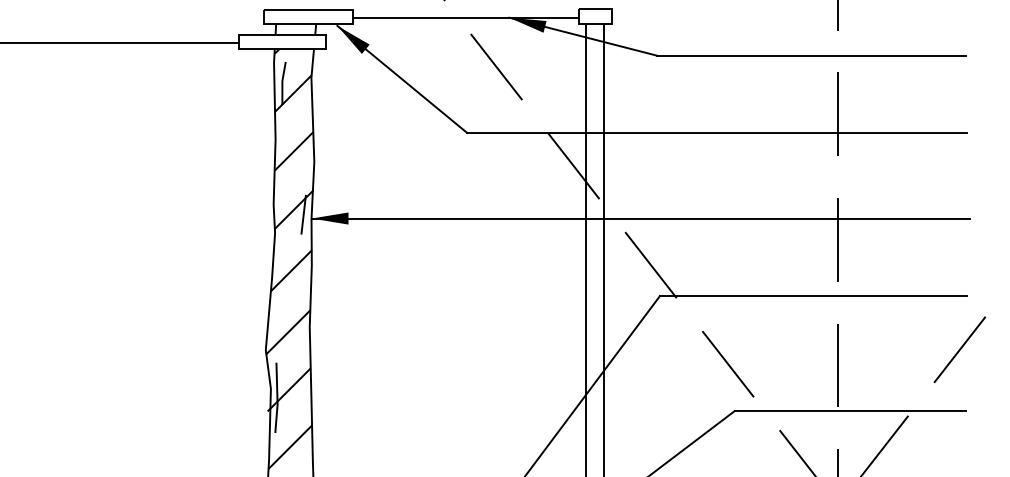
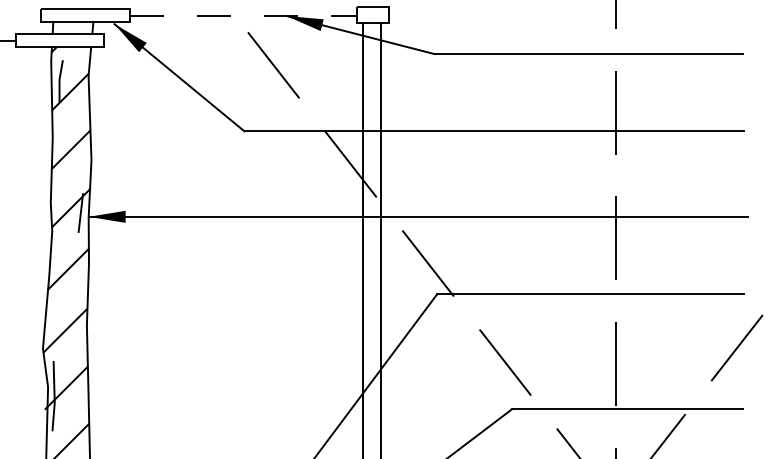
line: (466, 17) -> (243, 15), solid -> dashed

